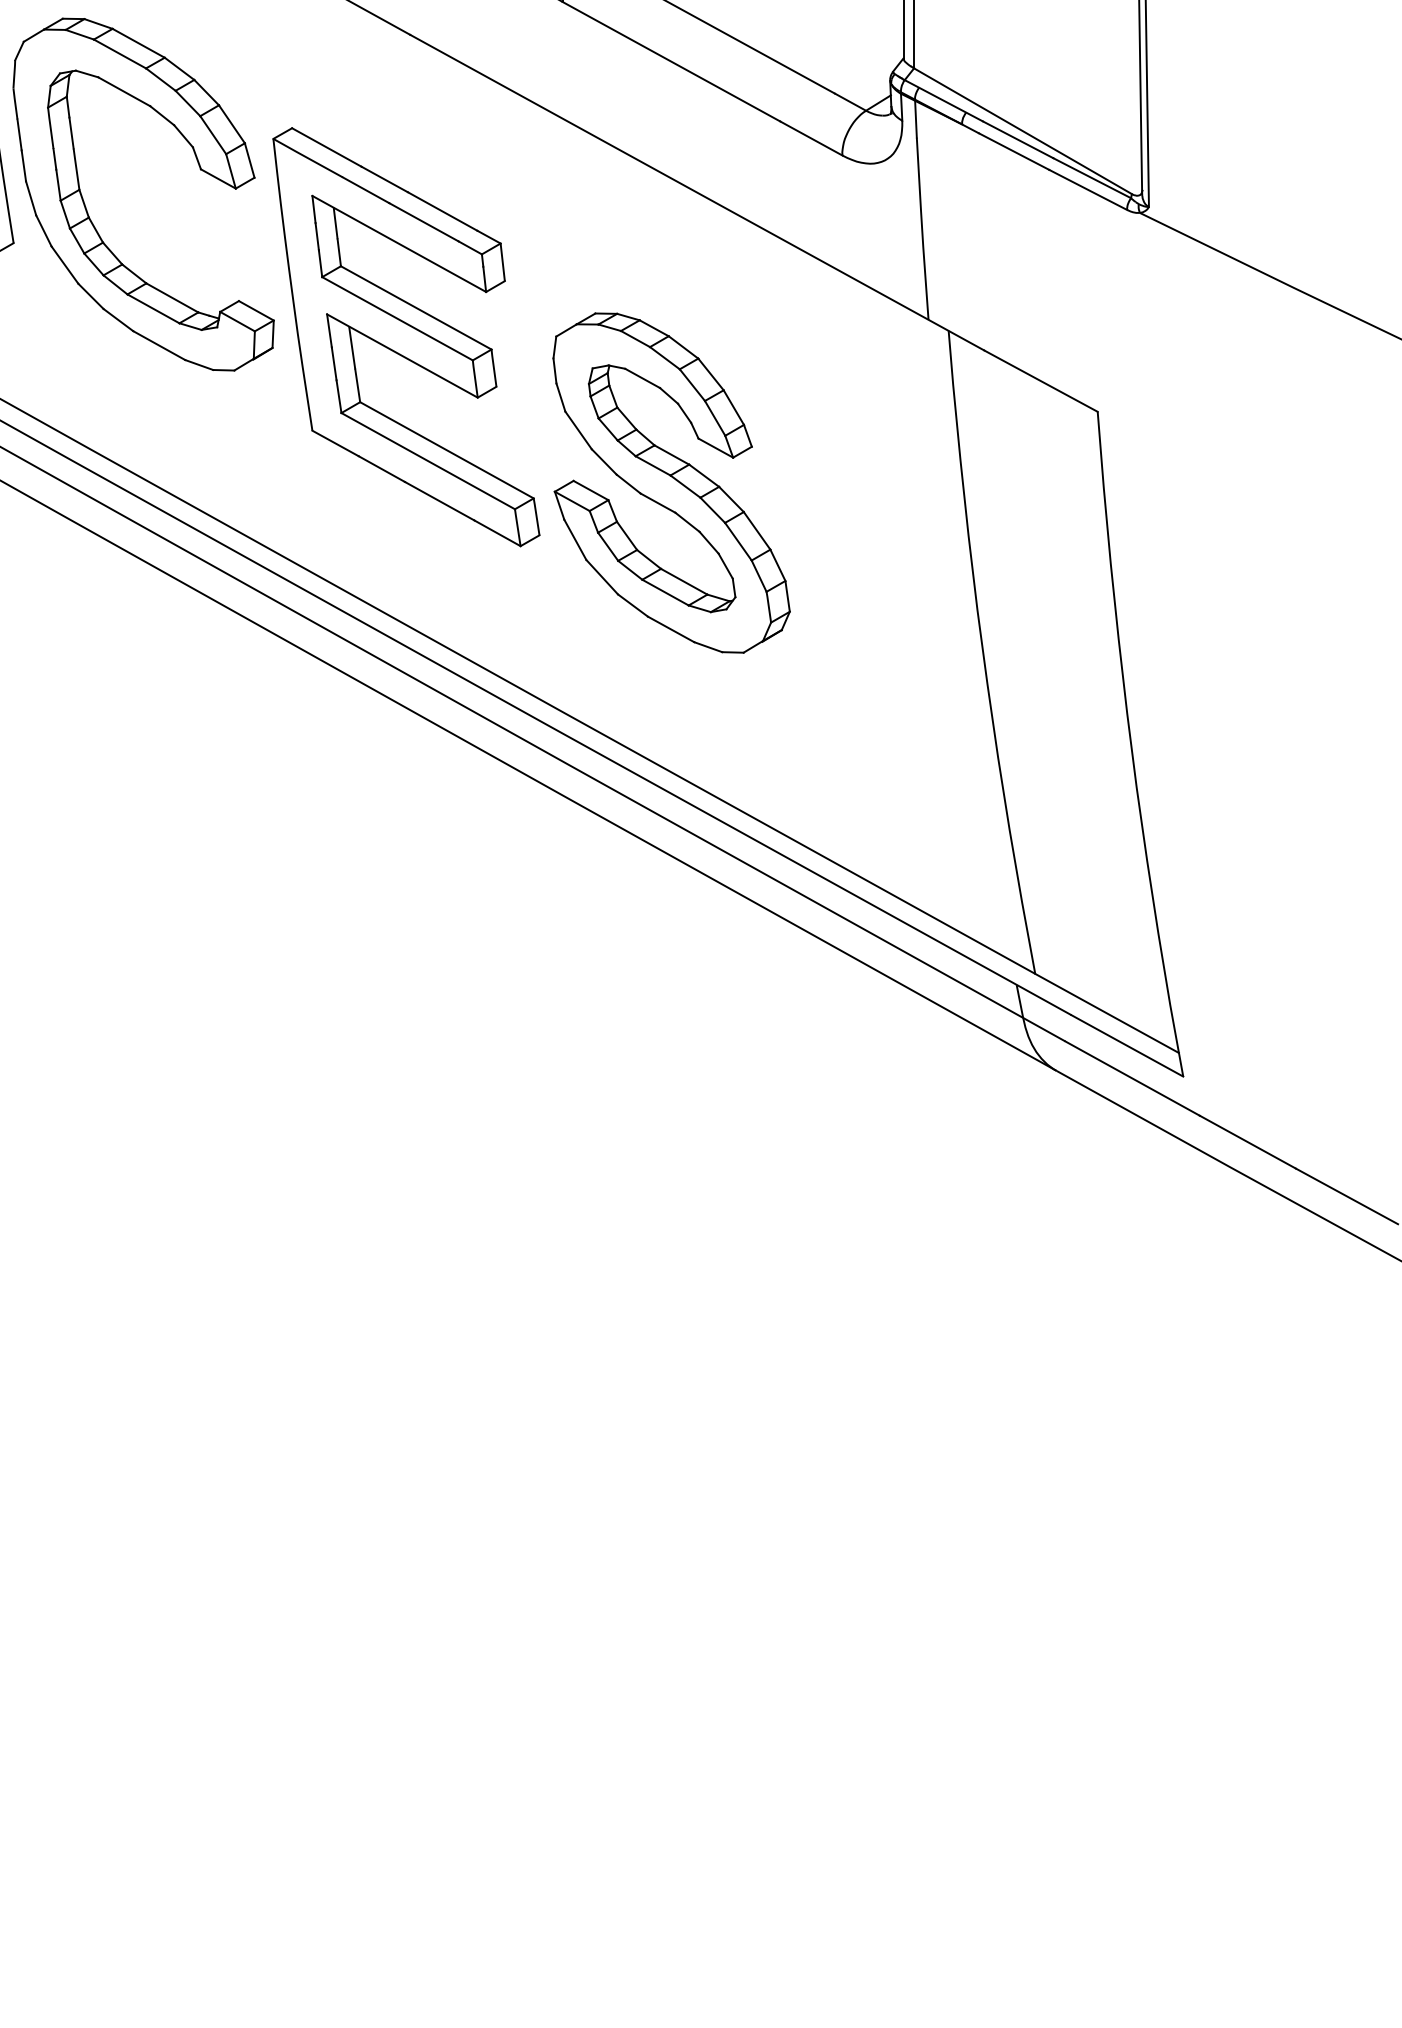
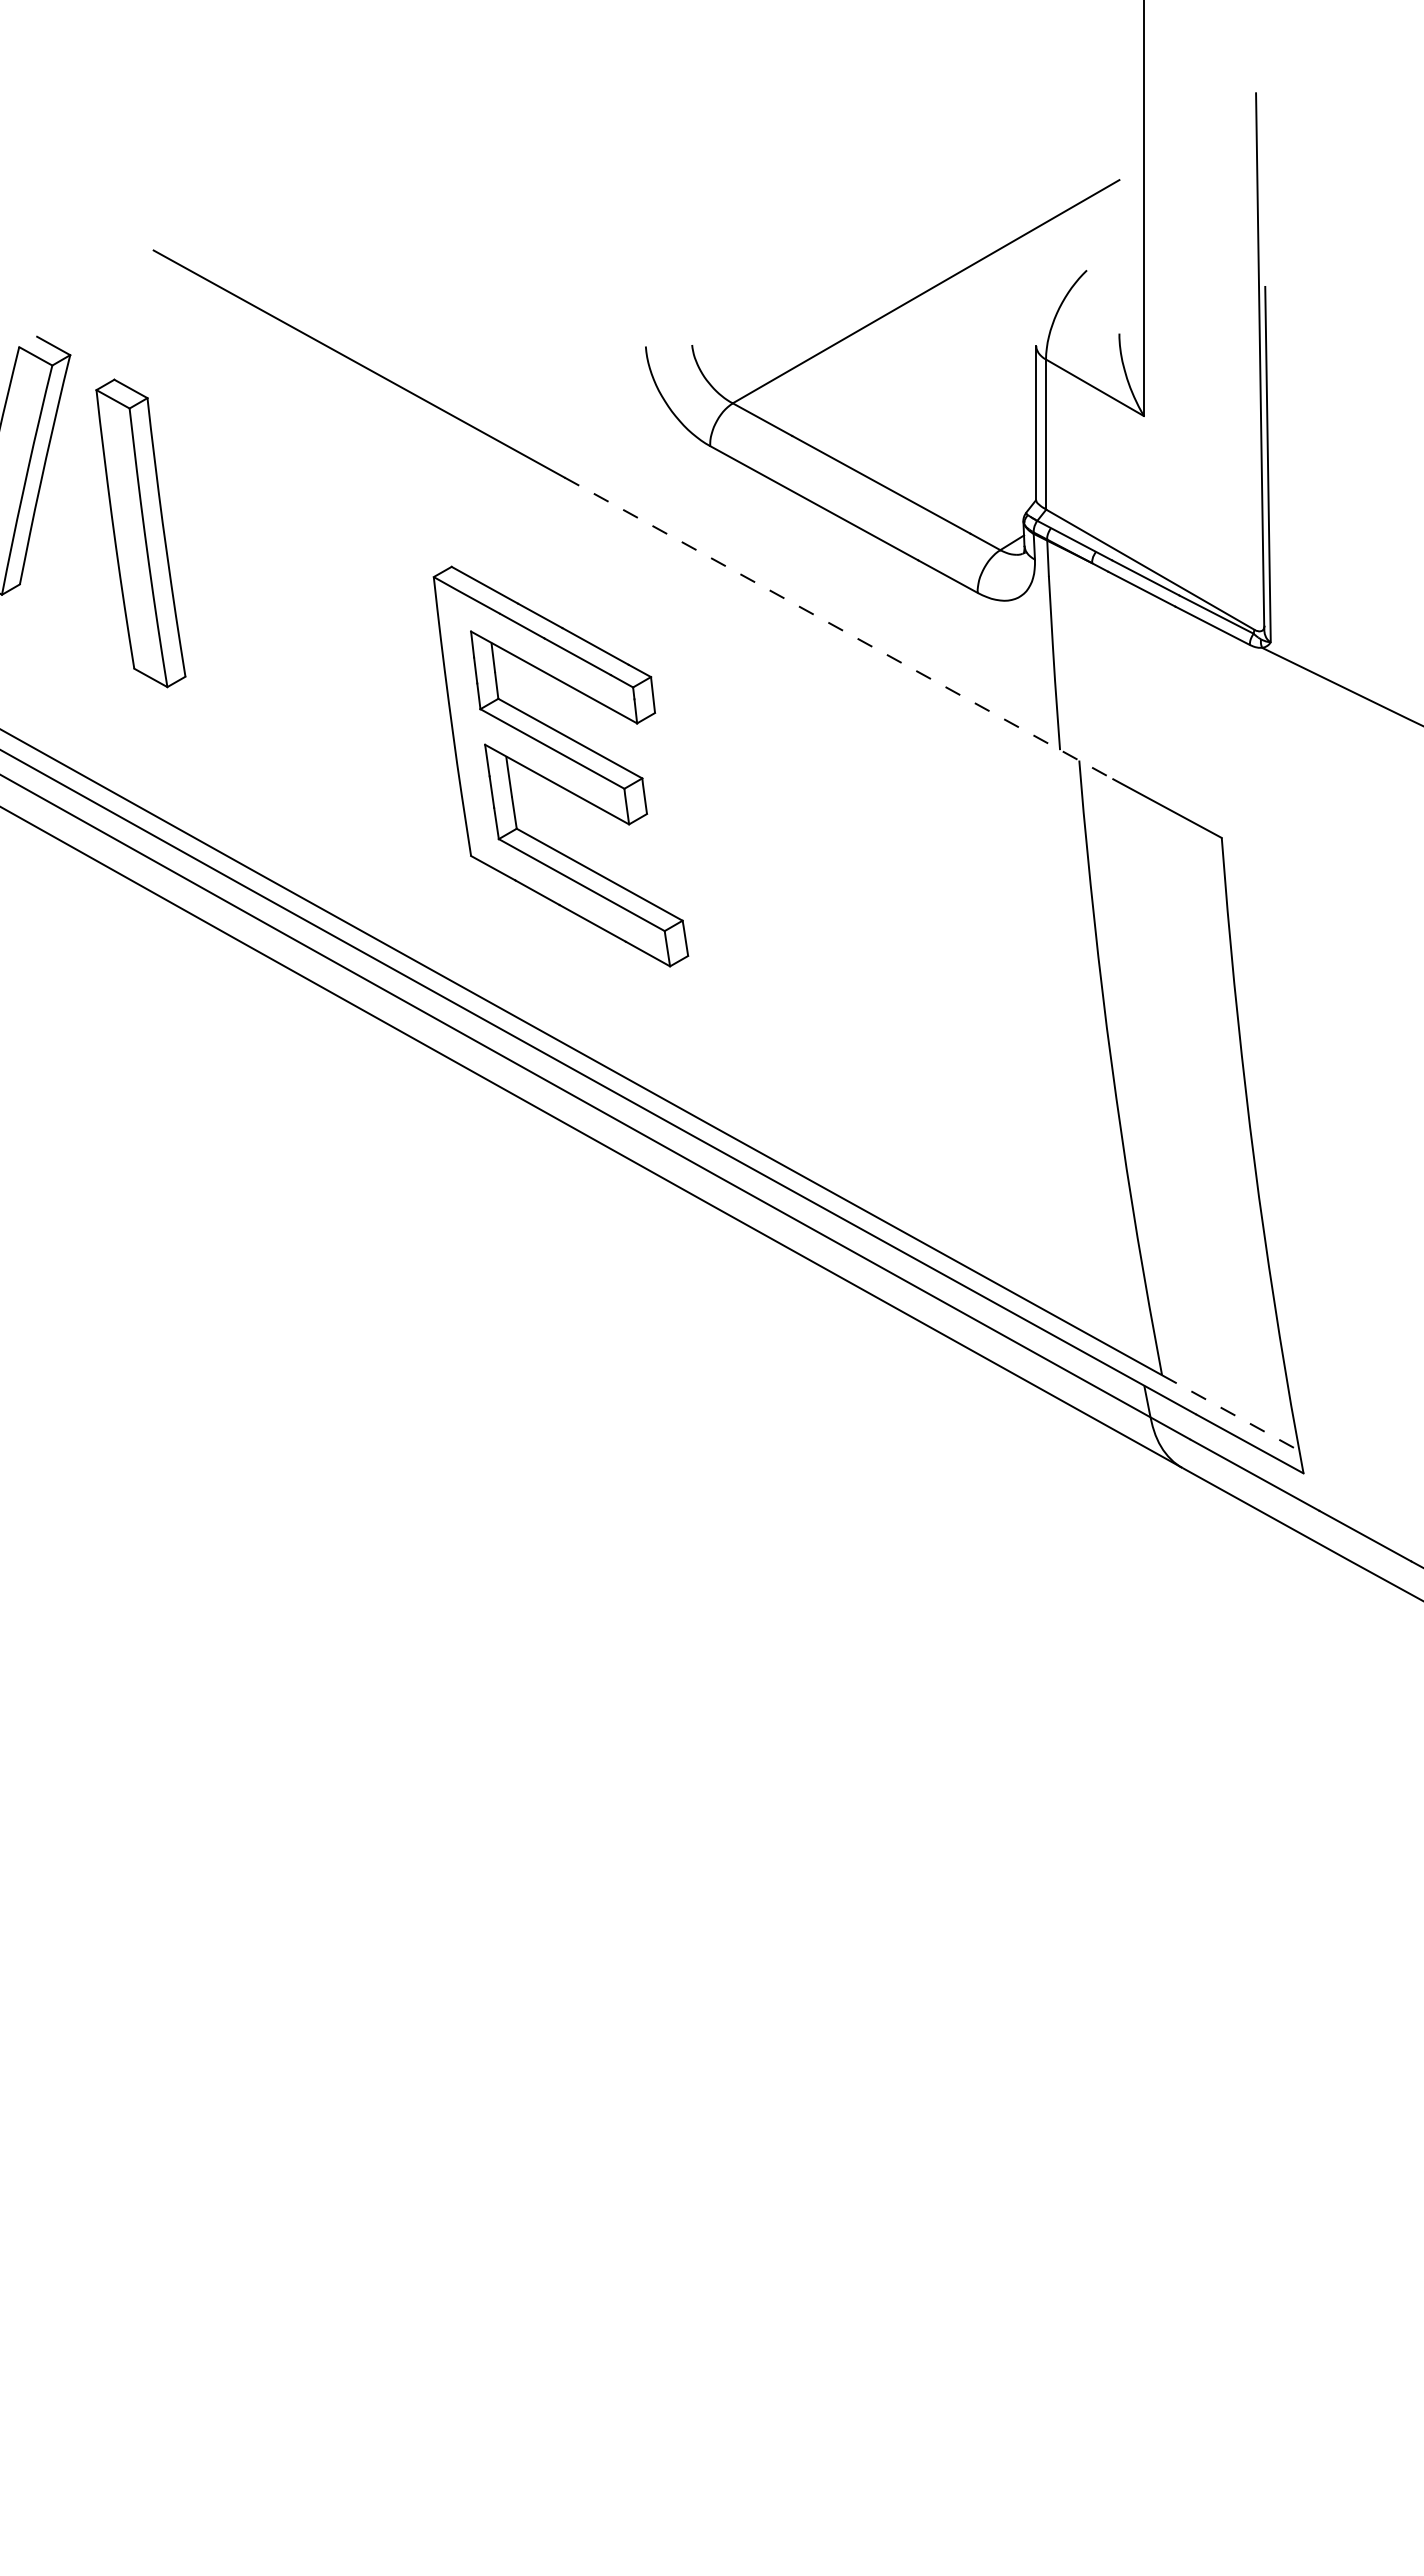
line: (697, 192) -> (839, 628), solid -> dashed
part: (95, 226) -> (263, 660), removed
part: (671, 483) -> (814, 906), removed
line: (1107, 1013) -> (1231, 1413), solid -> dashed

